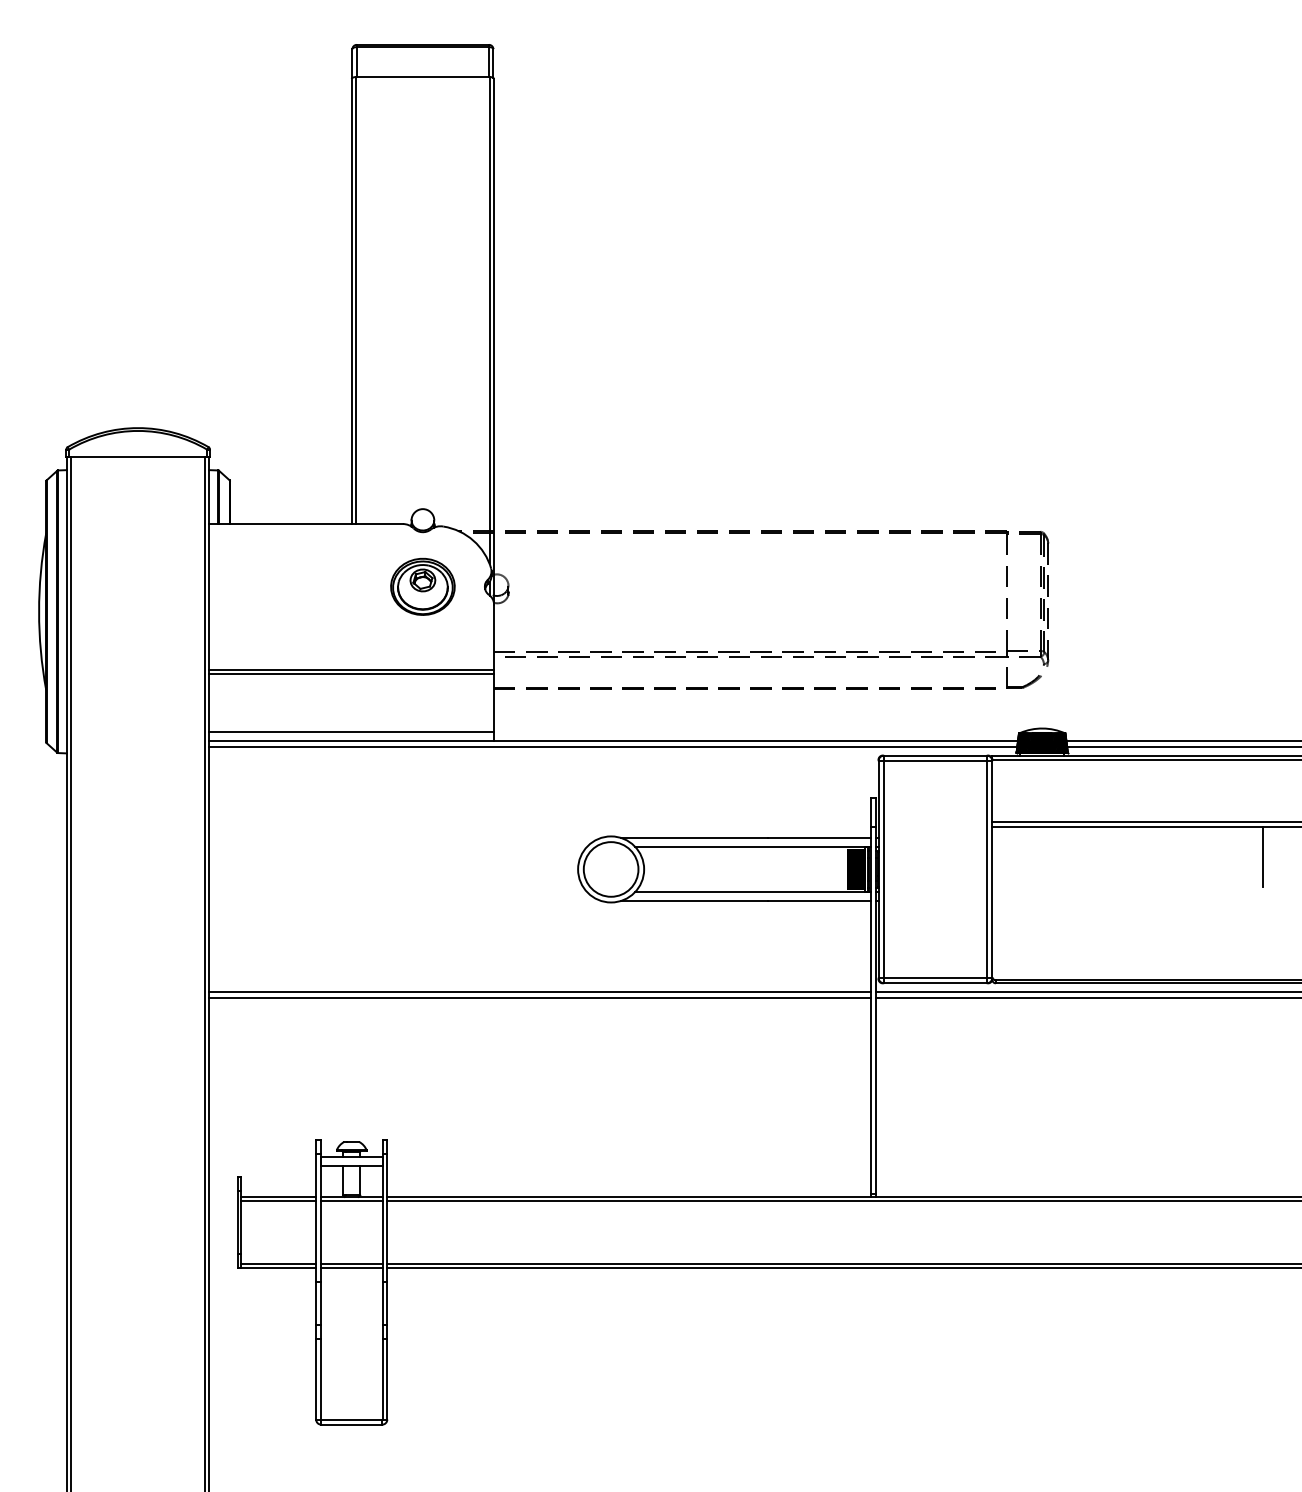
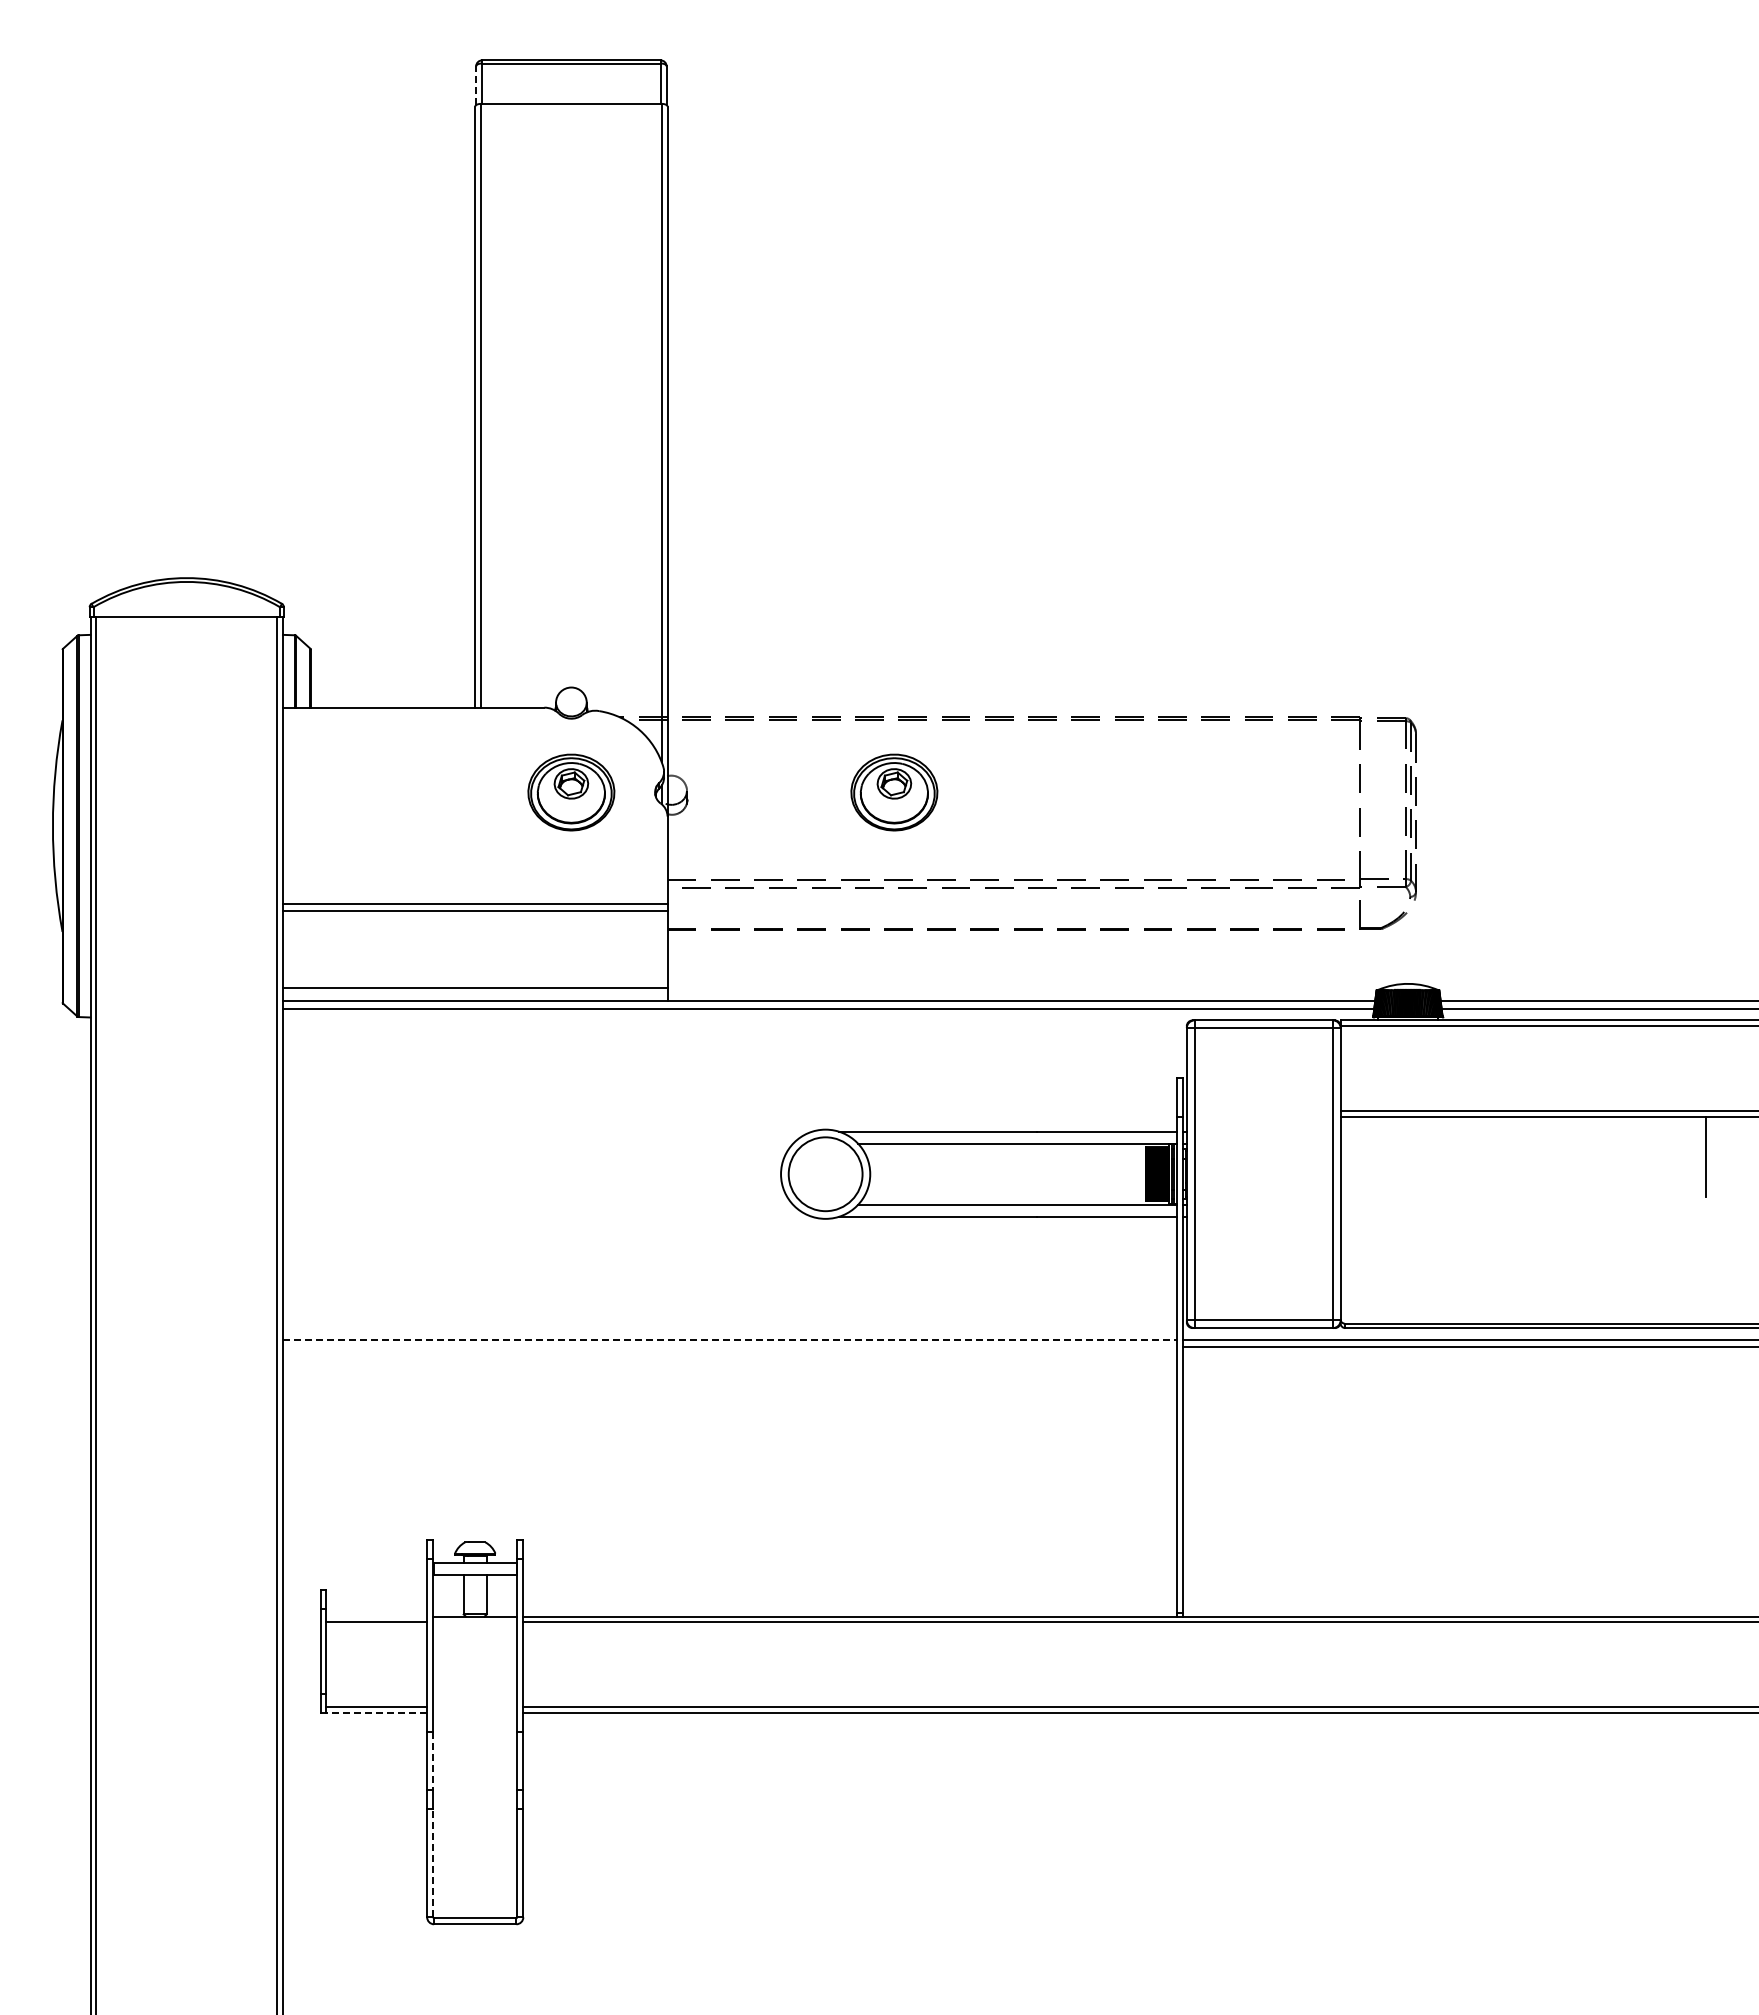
line: (352, 63) -> (476, 85), solid -> dashed
part: (662, 586) -> (894, 792), added
line: (539, 991) -> (729, 1339), solid -> dashed
line: (539, 997) -> (729, 1347), removed
line: (278, 1196) -> (376, 1616), removed
line: (351, 1201) -> (475, 1622), removed
line: (351, 1263) -> (475, 1706), removed
line: (278, 1267) -> (376, 1712), solid -> dashed
line: (351, 1267) -> (475, 1712), removed
line: (320, 1303) -> (433, 1760), solid -> dashed
line: (320, 1378) -> (433, 1862), solid -> dashed

